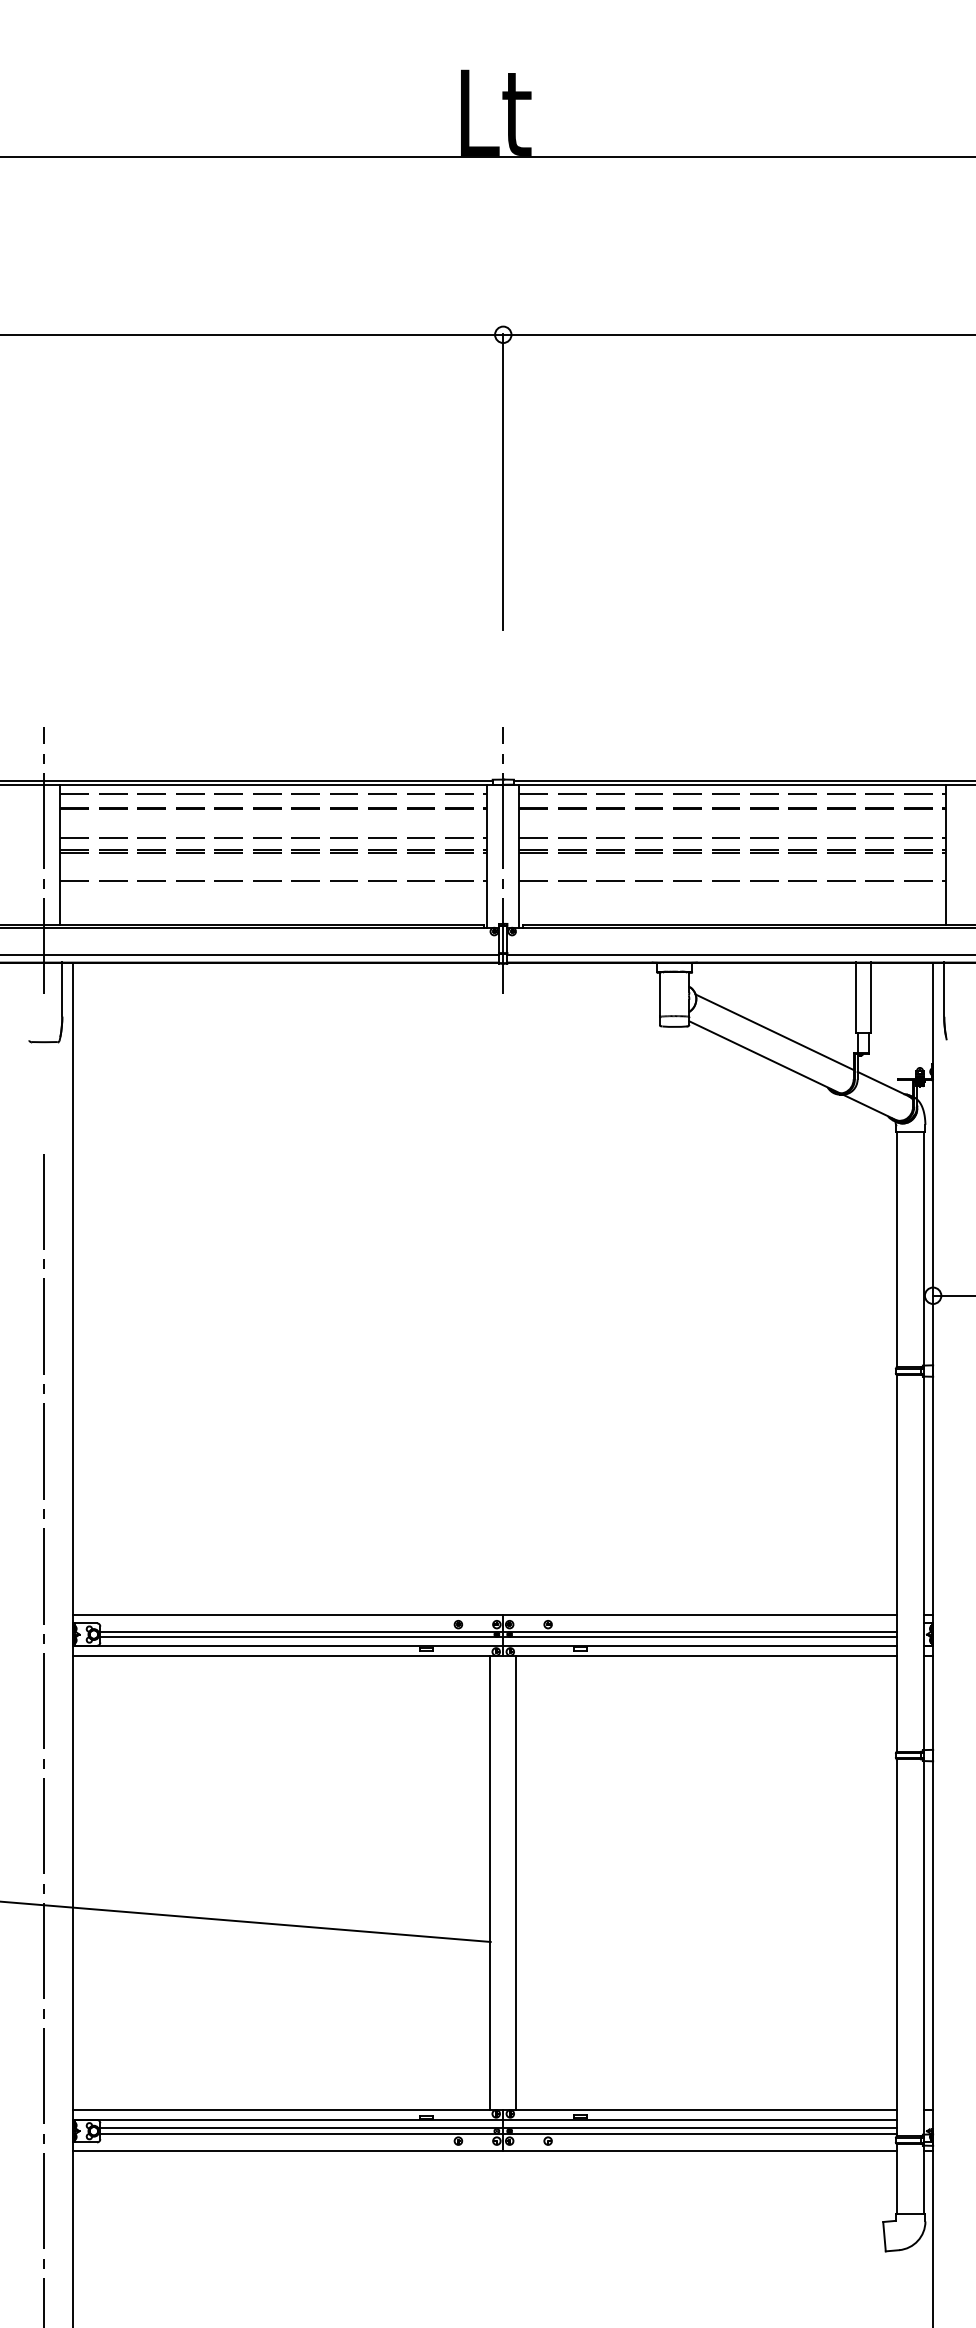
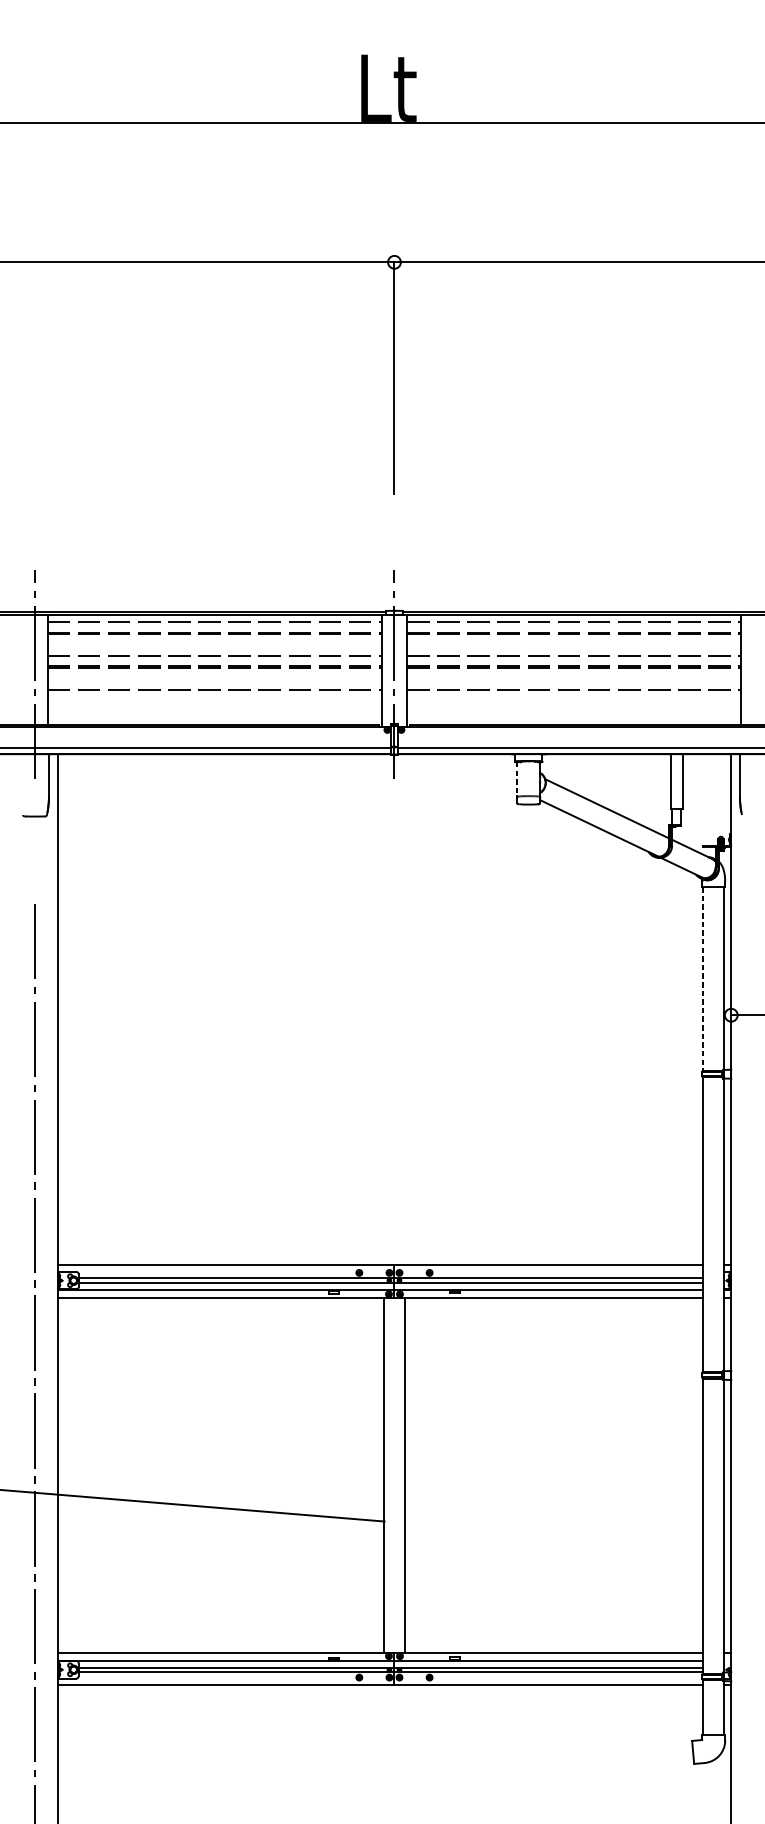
line: (660, 994) -> (517, 779), solid -> dashed
line: (897, 1250) -> (703, 979), solid -> dashed

